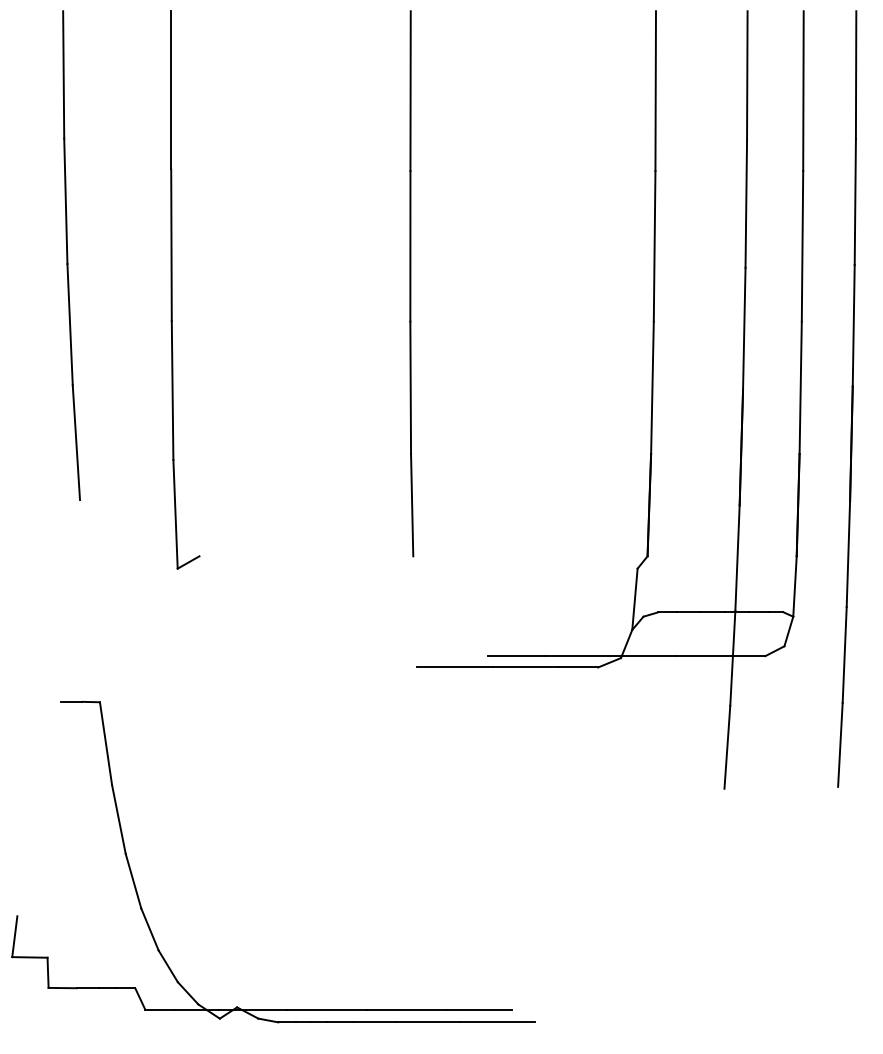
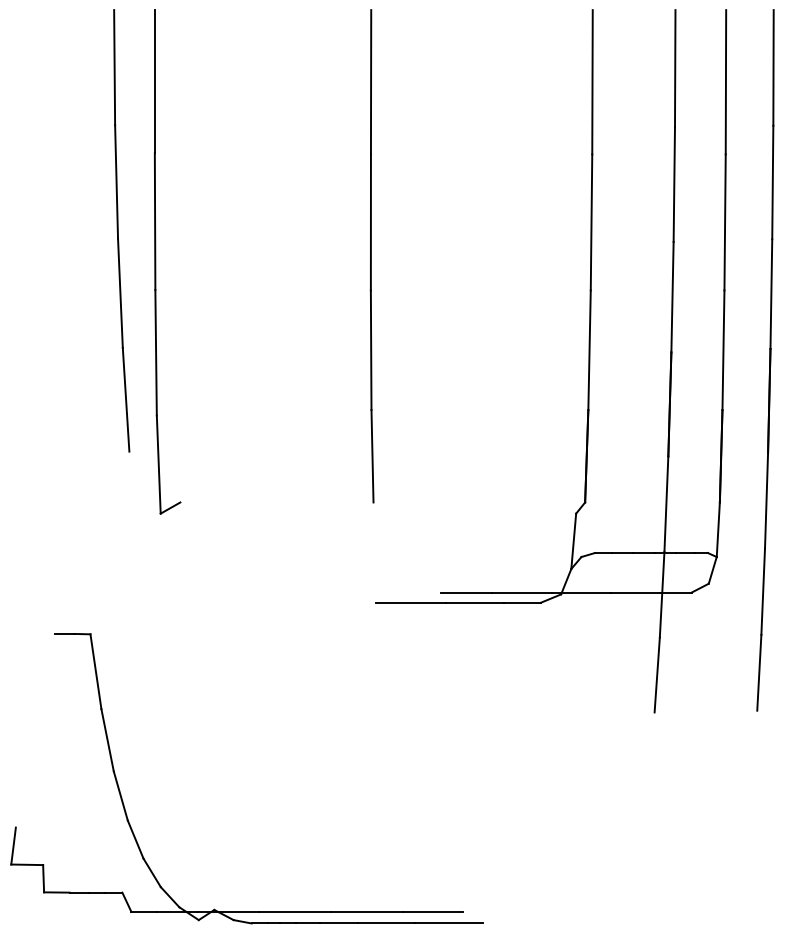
part: (71, 255) -> (121, 230), moved

